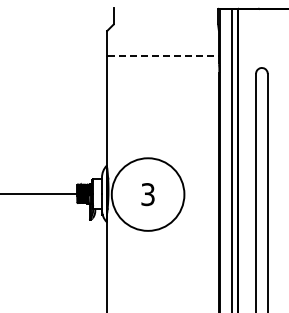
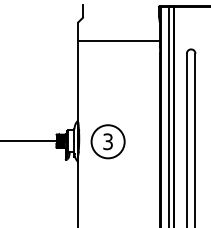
line: (163, 56) -> (119, 41), dashed -> solid
circle: (147, 194) -> (107, 141), size x0.62

